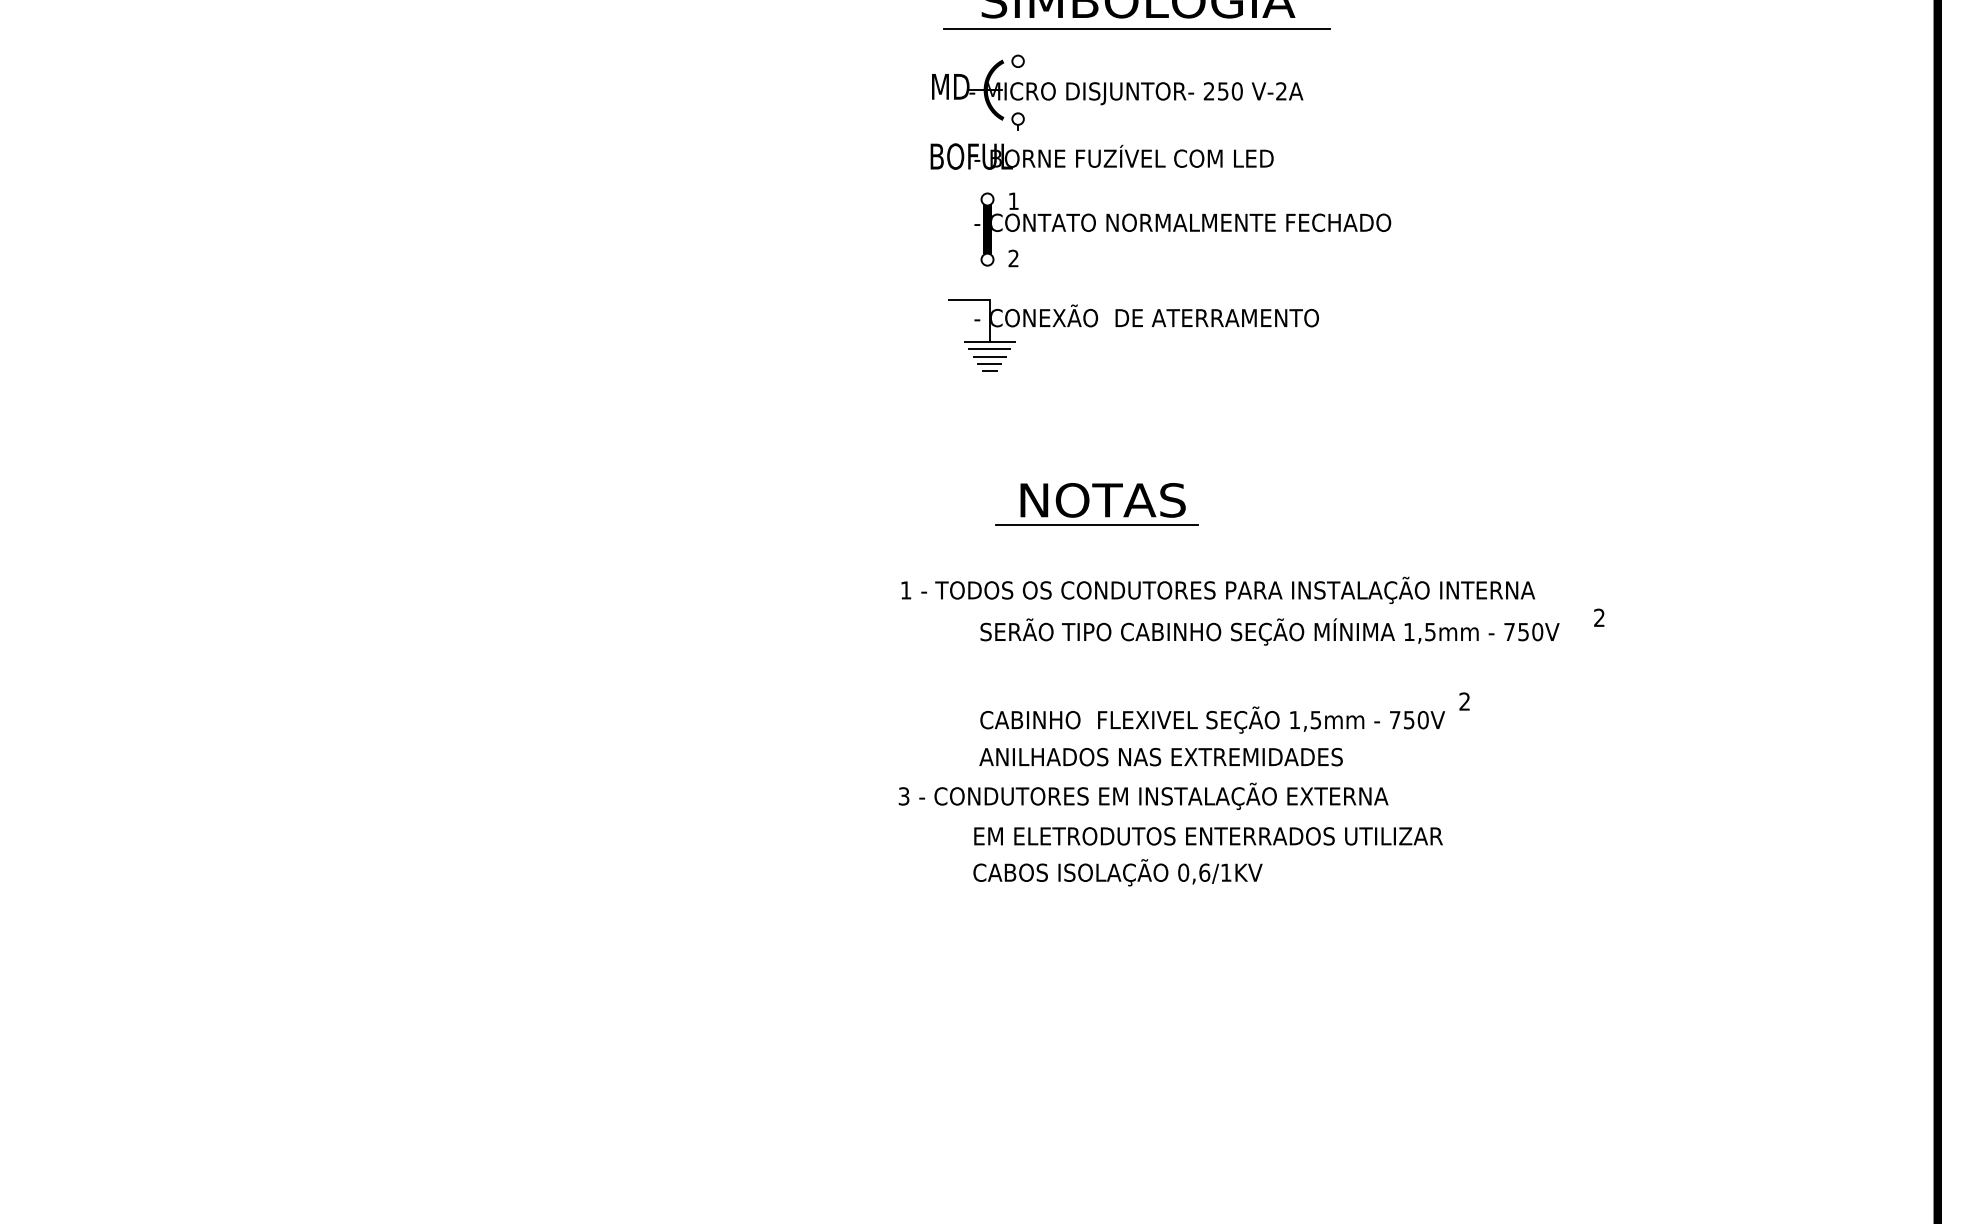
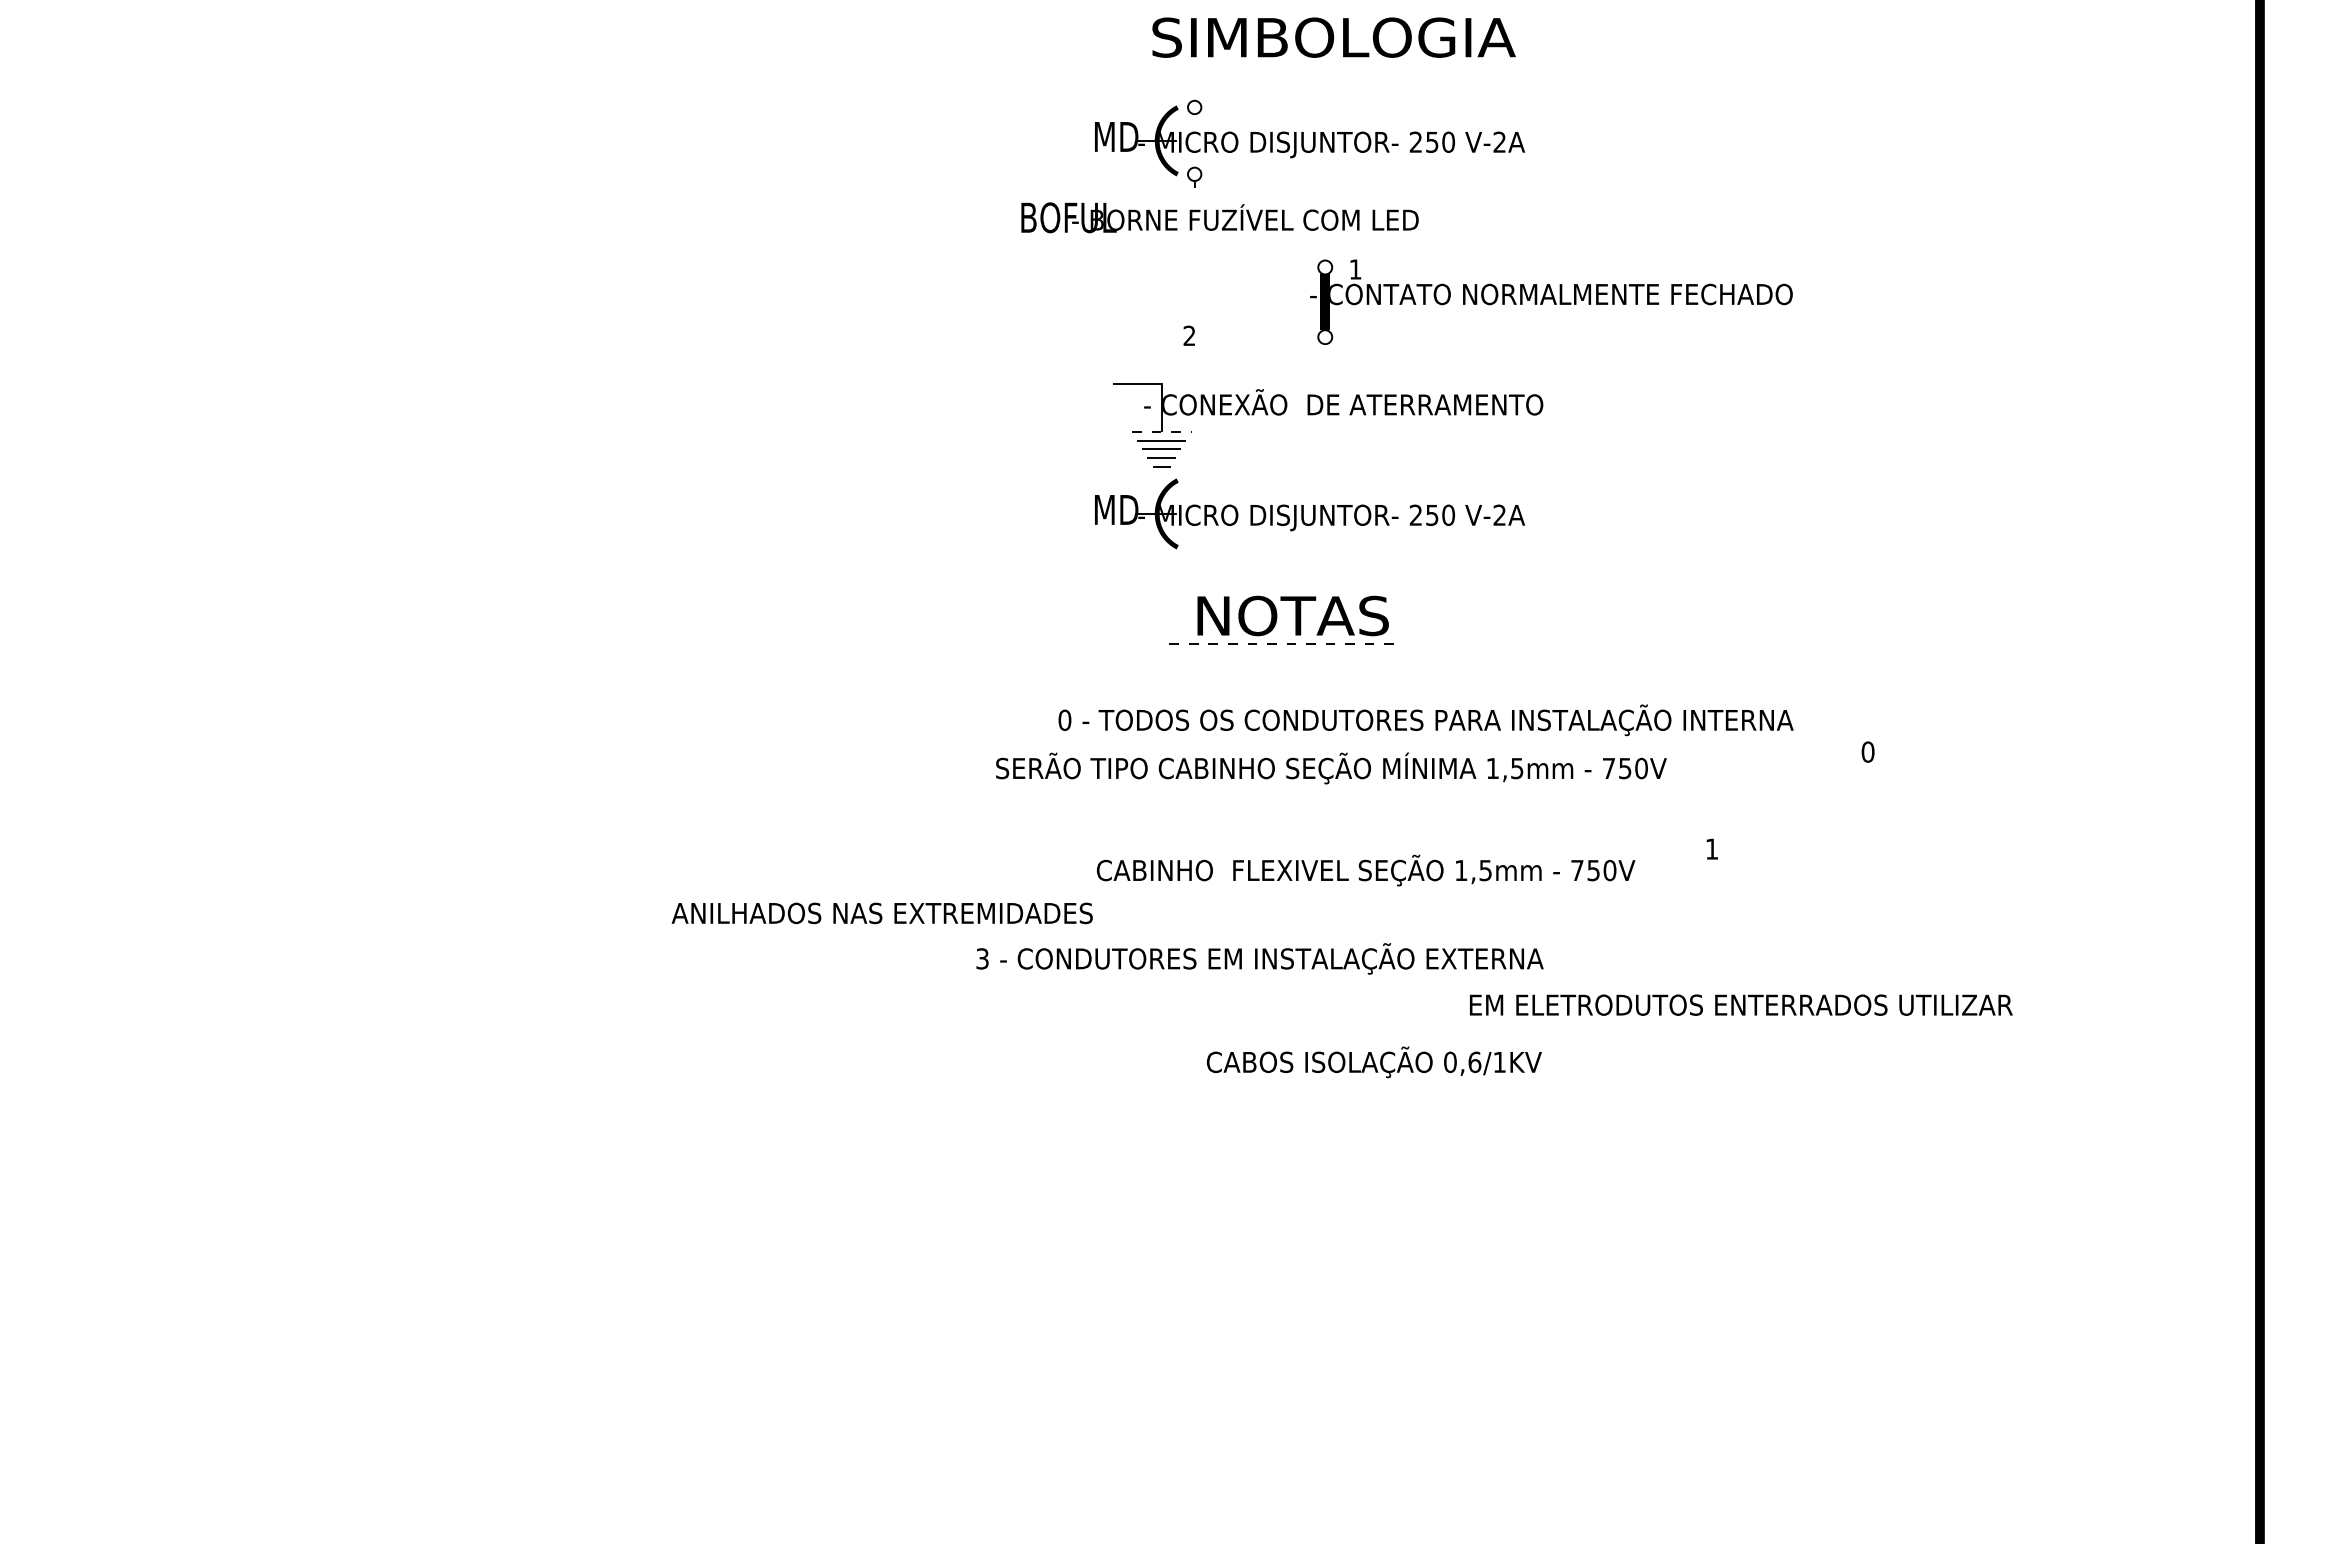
line: (1137, 28) -> (1332, 69), removed
text: (1101, 156) -> (1219, 217), moved
part: (1182, 228) -> (1551, 301), moved
line: (989, 341) -> (1161, 432), solid -> dashed
part: (1118, 411) -> (1310, 513), added
line: (1098, 524) -> (1287, 644), solid -> dashed
text: (905, 589) -> (1064, 719), 1 -> 0
text: (1598, 617) -> (1867, 751), 2 -> 0
text: (1270, 632) -> (1331, 768), moved
text: (1464, 701) -> (1711, 848), 2 -> 1
text: (1212, 720) -> (1365, 870), moved
text: (1160, 757) -> (881, 913), moved
text: (1143, 796) -> (1259, 958), moved
text: (1208, 835) -> (1741, 1004), moved
text: (1117, 872) -> (1373, 1062), moved

